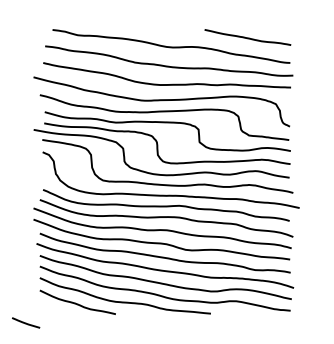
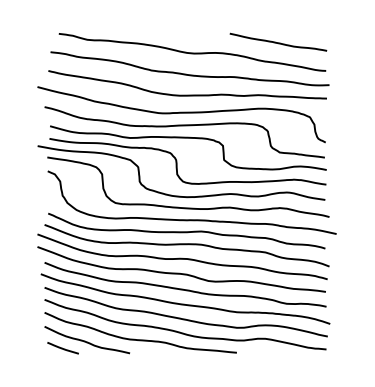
line: (25, 323) -> (62, 348), moved

